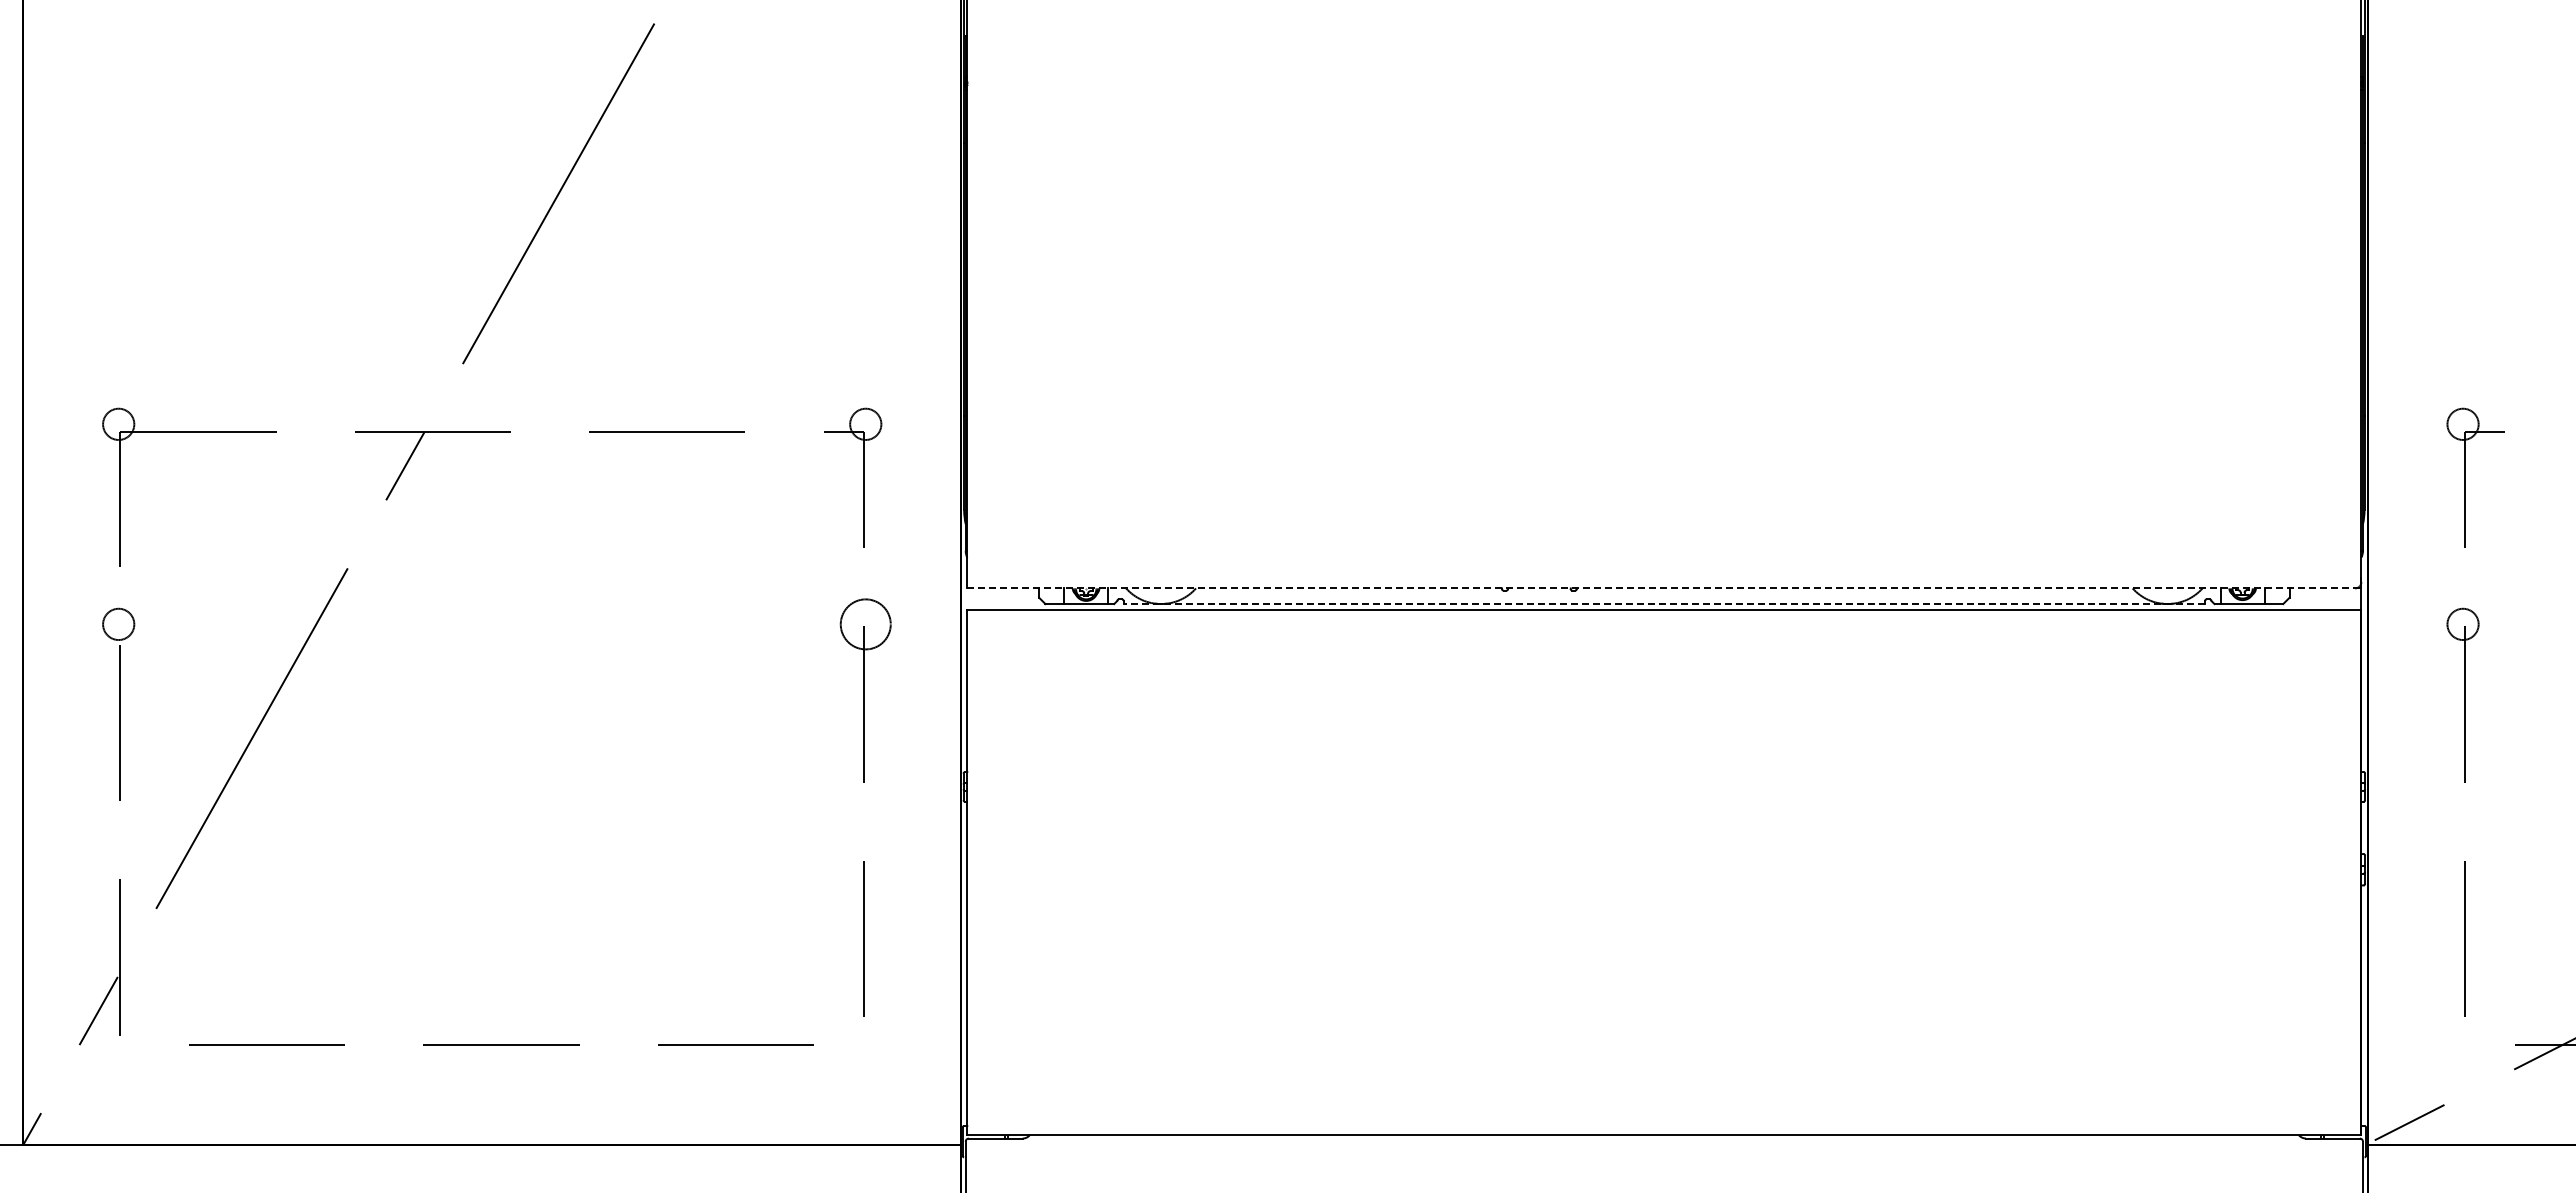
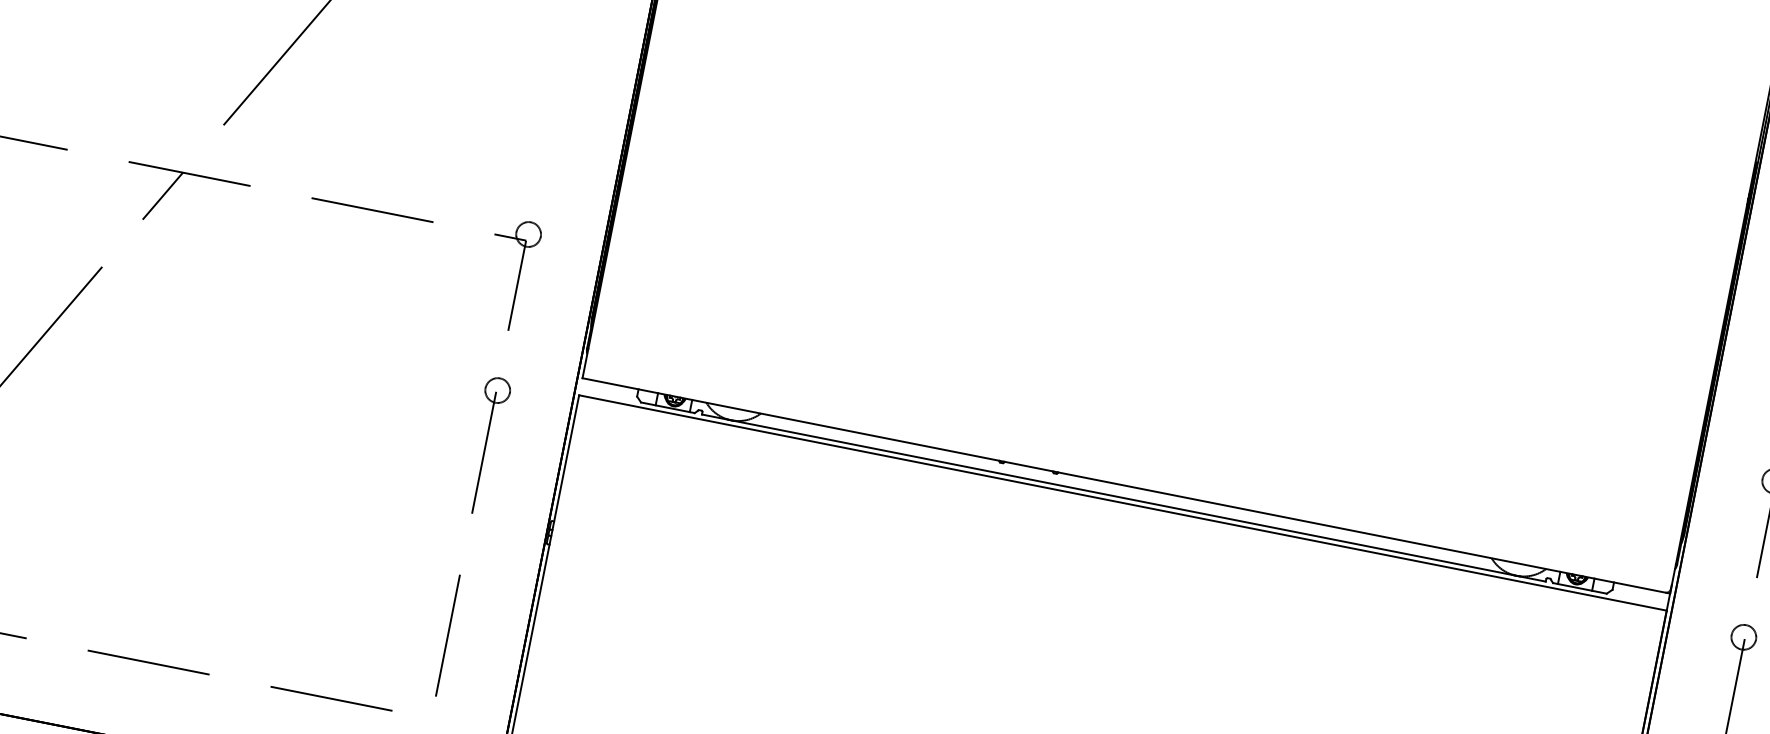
line: (1664, 588) -> (1126, 485), dashed -> solid
line: (1664, 604) -> (1123, 498), dashed -> solid
circle: (865, 624) -> (497, 390), size x0.62

